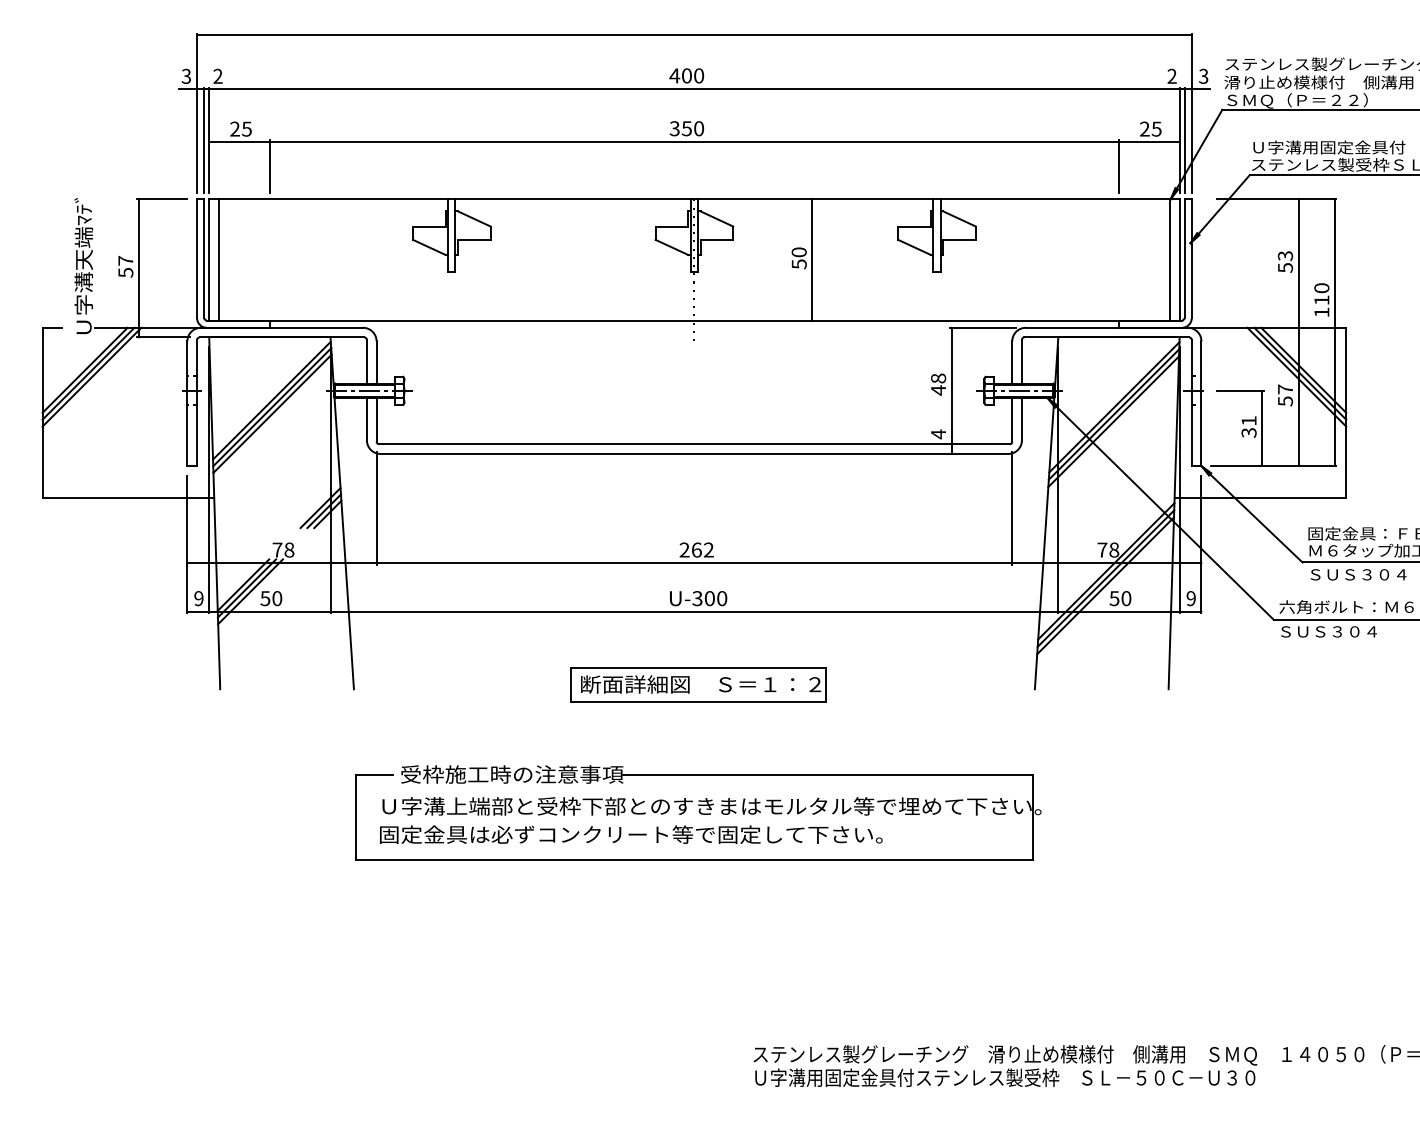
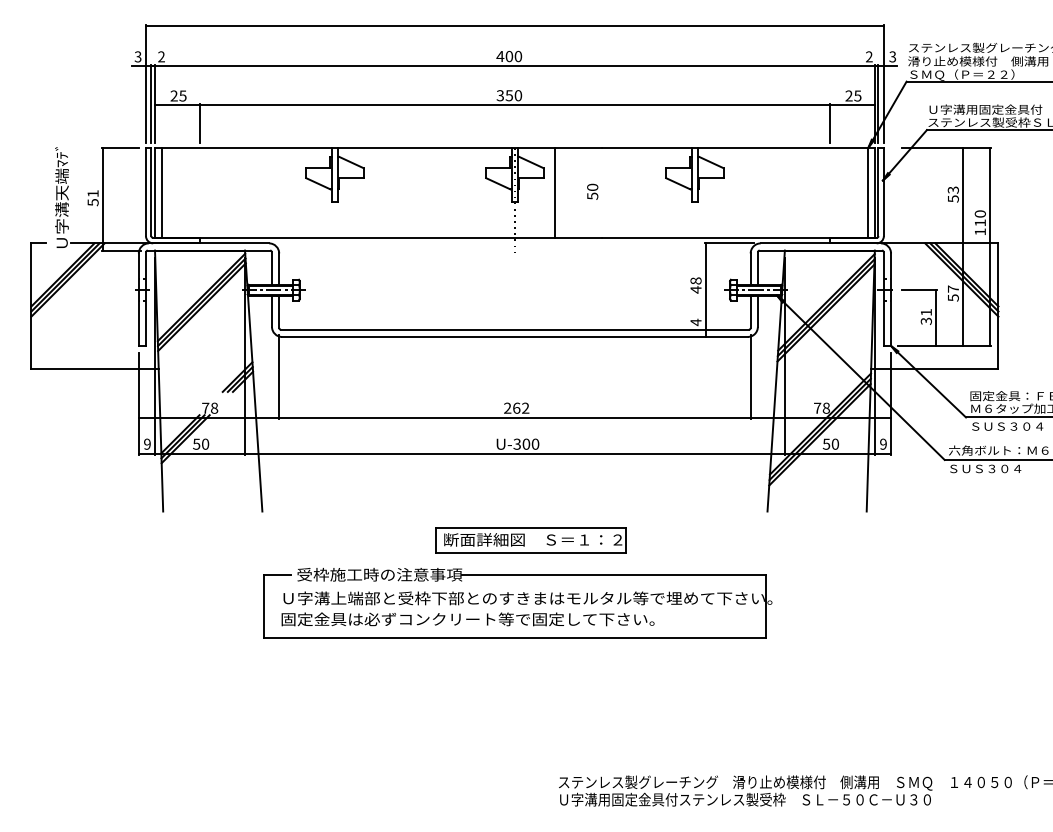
line: (811, 259) -> (555, 192), moved
text: (125, 260) -> (92, 193), 57 -> 51
part: (698, 684) -> (531, 539), moved

